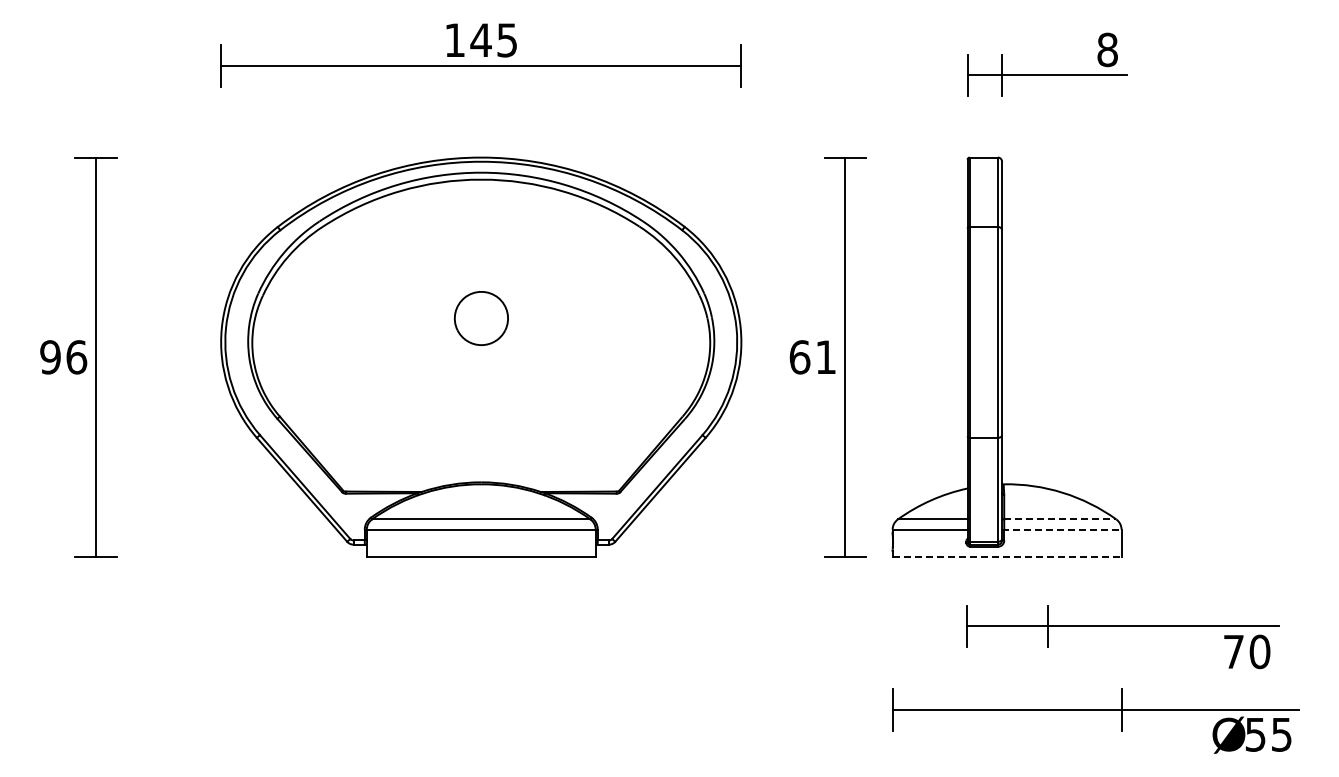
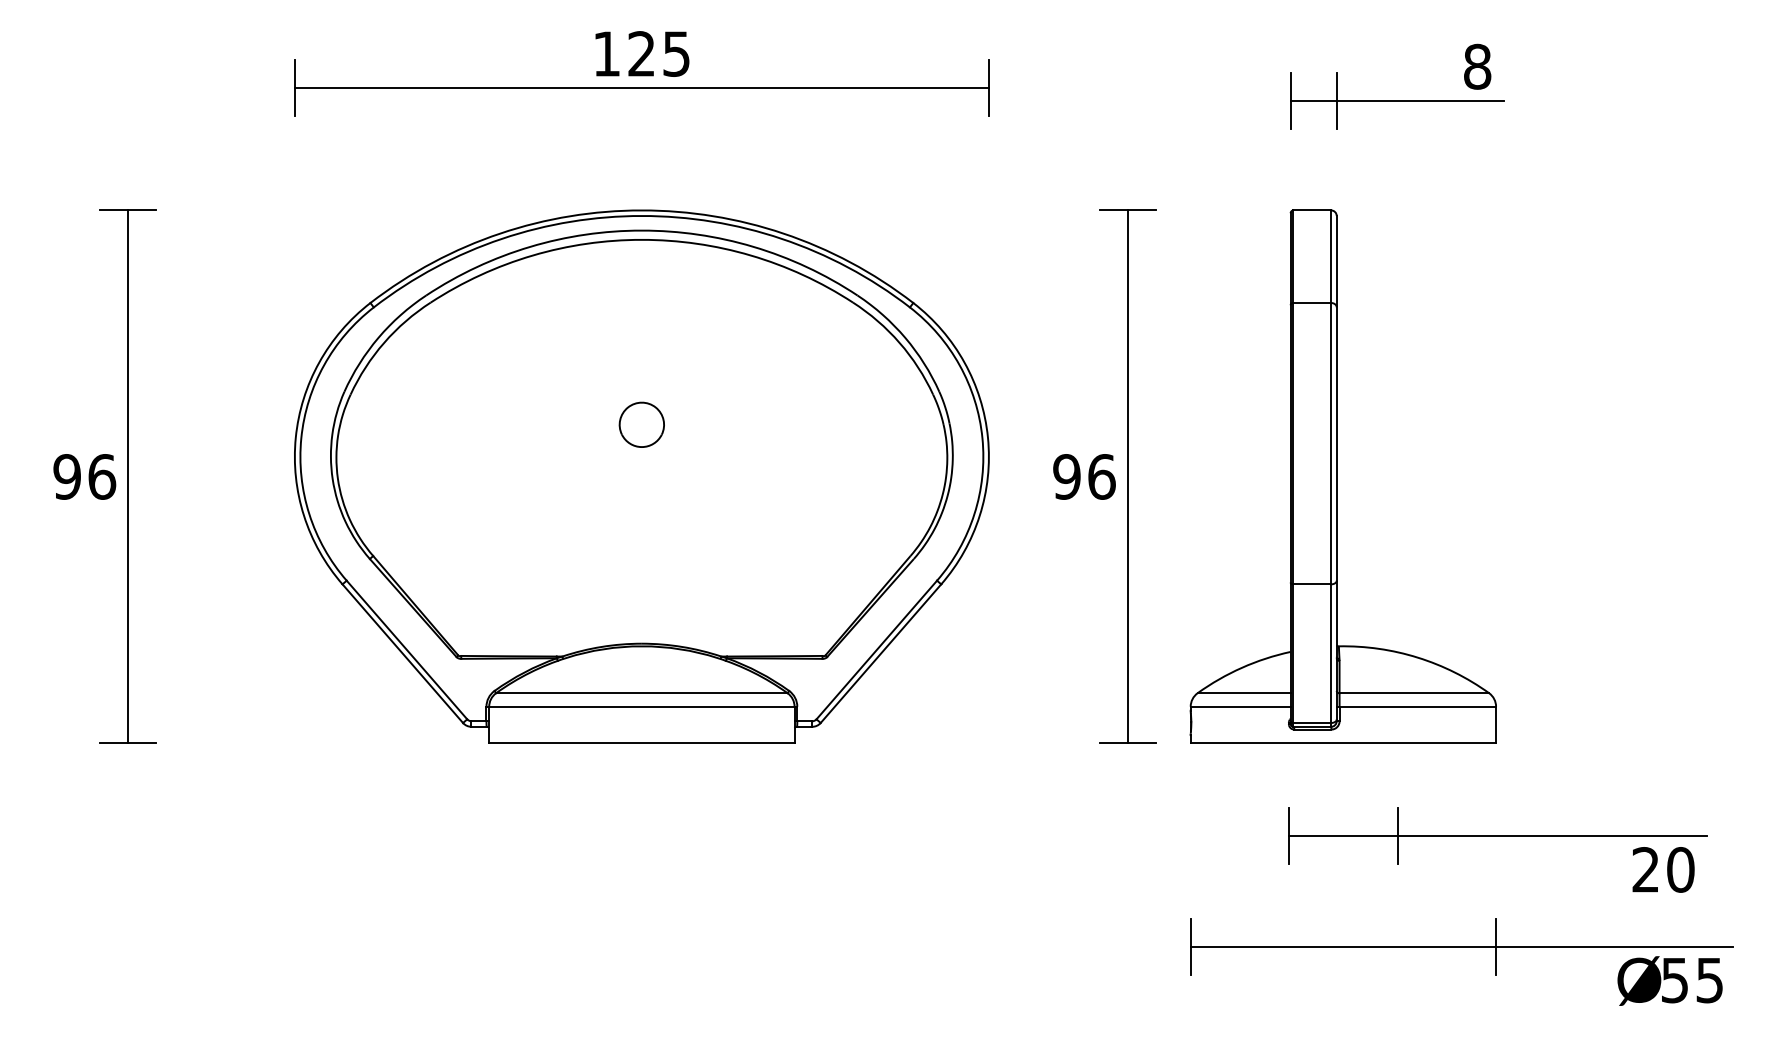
text: (480, 39) -> (640, 52), 145 -> 125
part: (480, 317) -> (640, 423), size x0.62
text: (812, 357) -> (1083, 477), 61 -> 96
line: (1060, 519) -> (1414, 693), dashed -> solid
line: (1061, 529) -> (1415, 706), dashed -> solid
line: (1007, 557) -> (1343, 743), dashed -> solid
text: (1233, 651) -> (1645, 869), 70 -> 20

